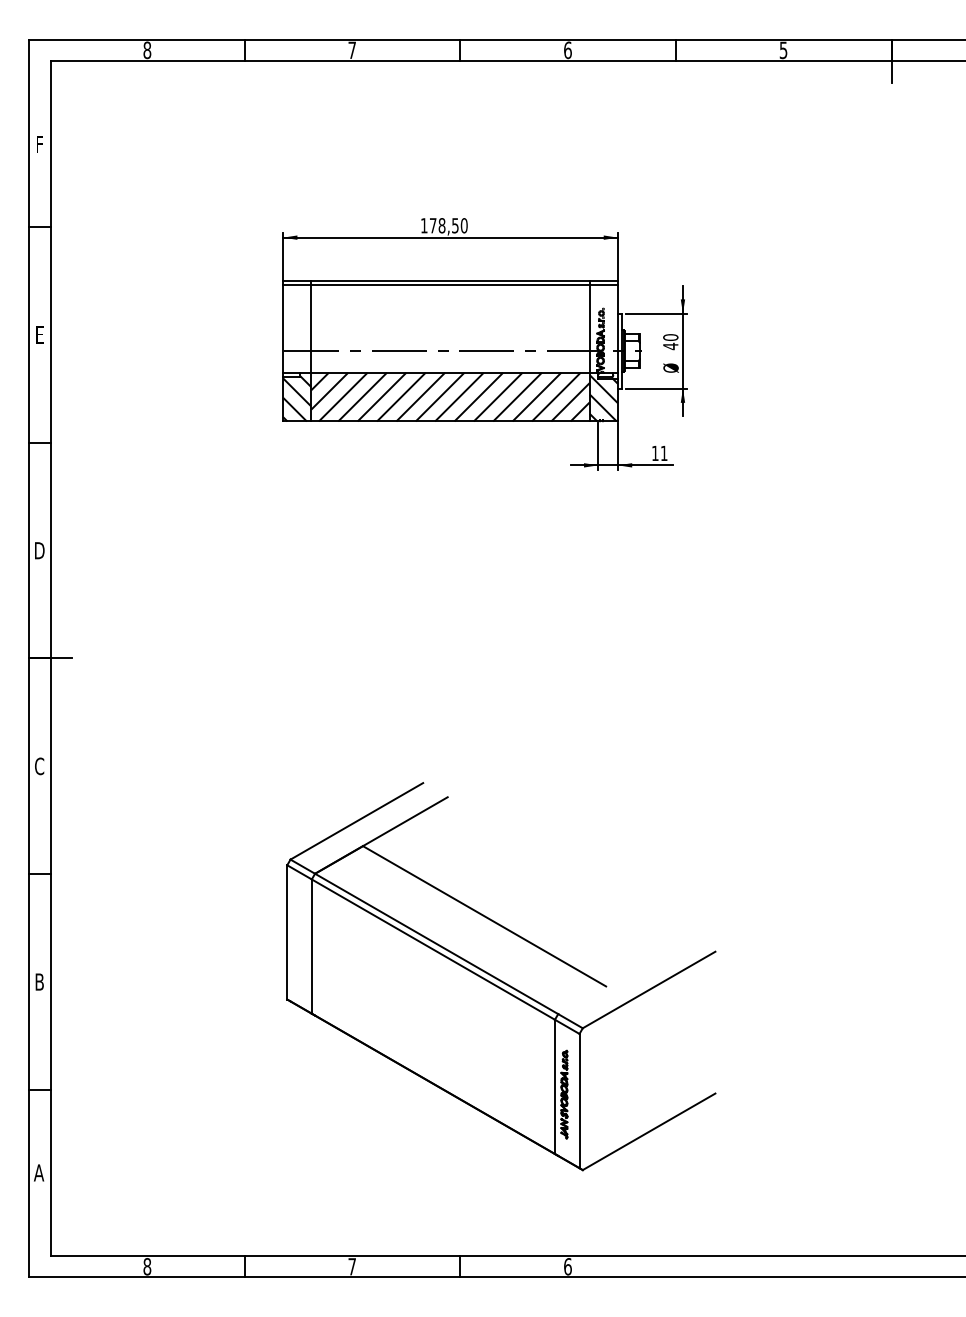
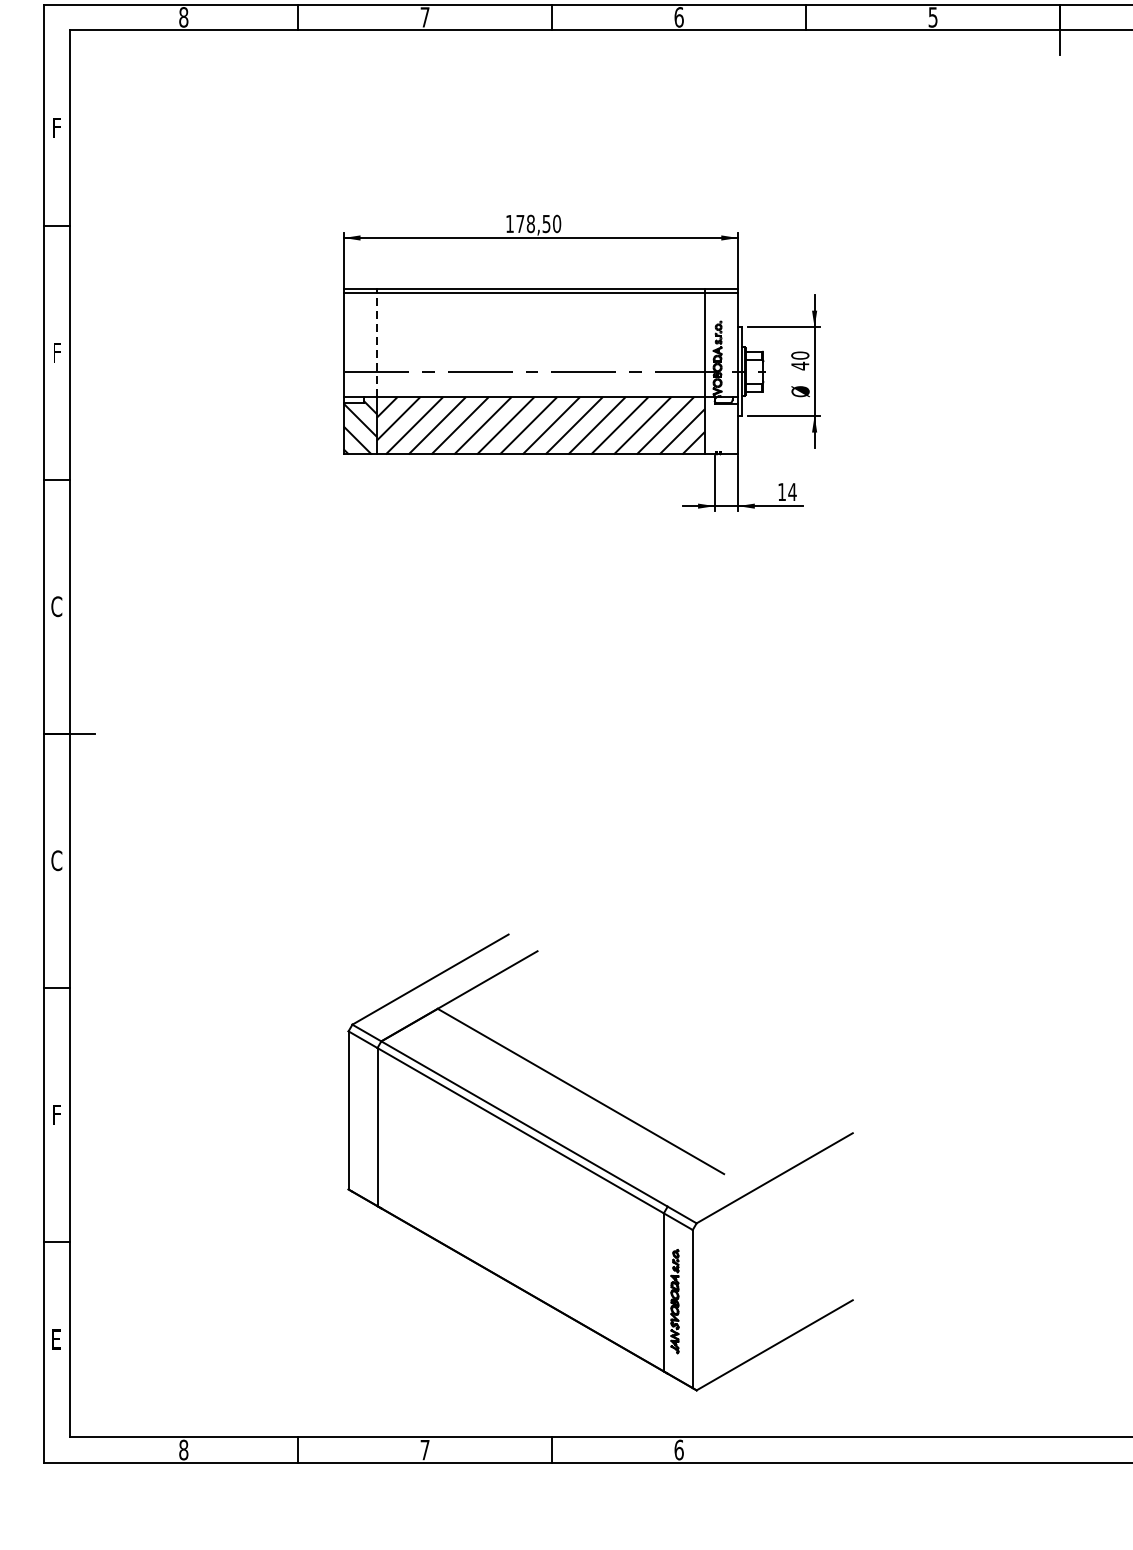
line: (311, 328) -> (377, 344), solid -> dashed
text: (39, 334) -> (56, 352), E -> F
hatch: (603, 398) -> (721, 427), removed
text: (663, 452) -> (791, 491), 11 -> 14
text: (39, 550) -> (56, 606), D -> C
part: (501, 976) -> (600, 1162), moved
text: (39, 981) -> (56, 1114), B -> F
text: (39, 1172) -> (56, 1339), A -> E

